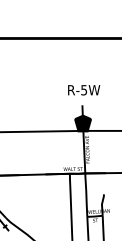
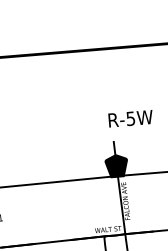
text: (84, 90) -> (131, 119), moved

